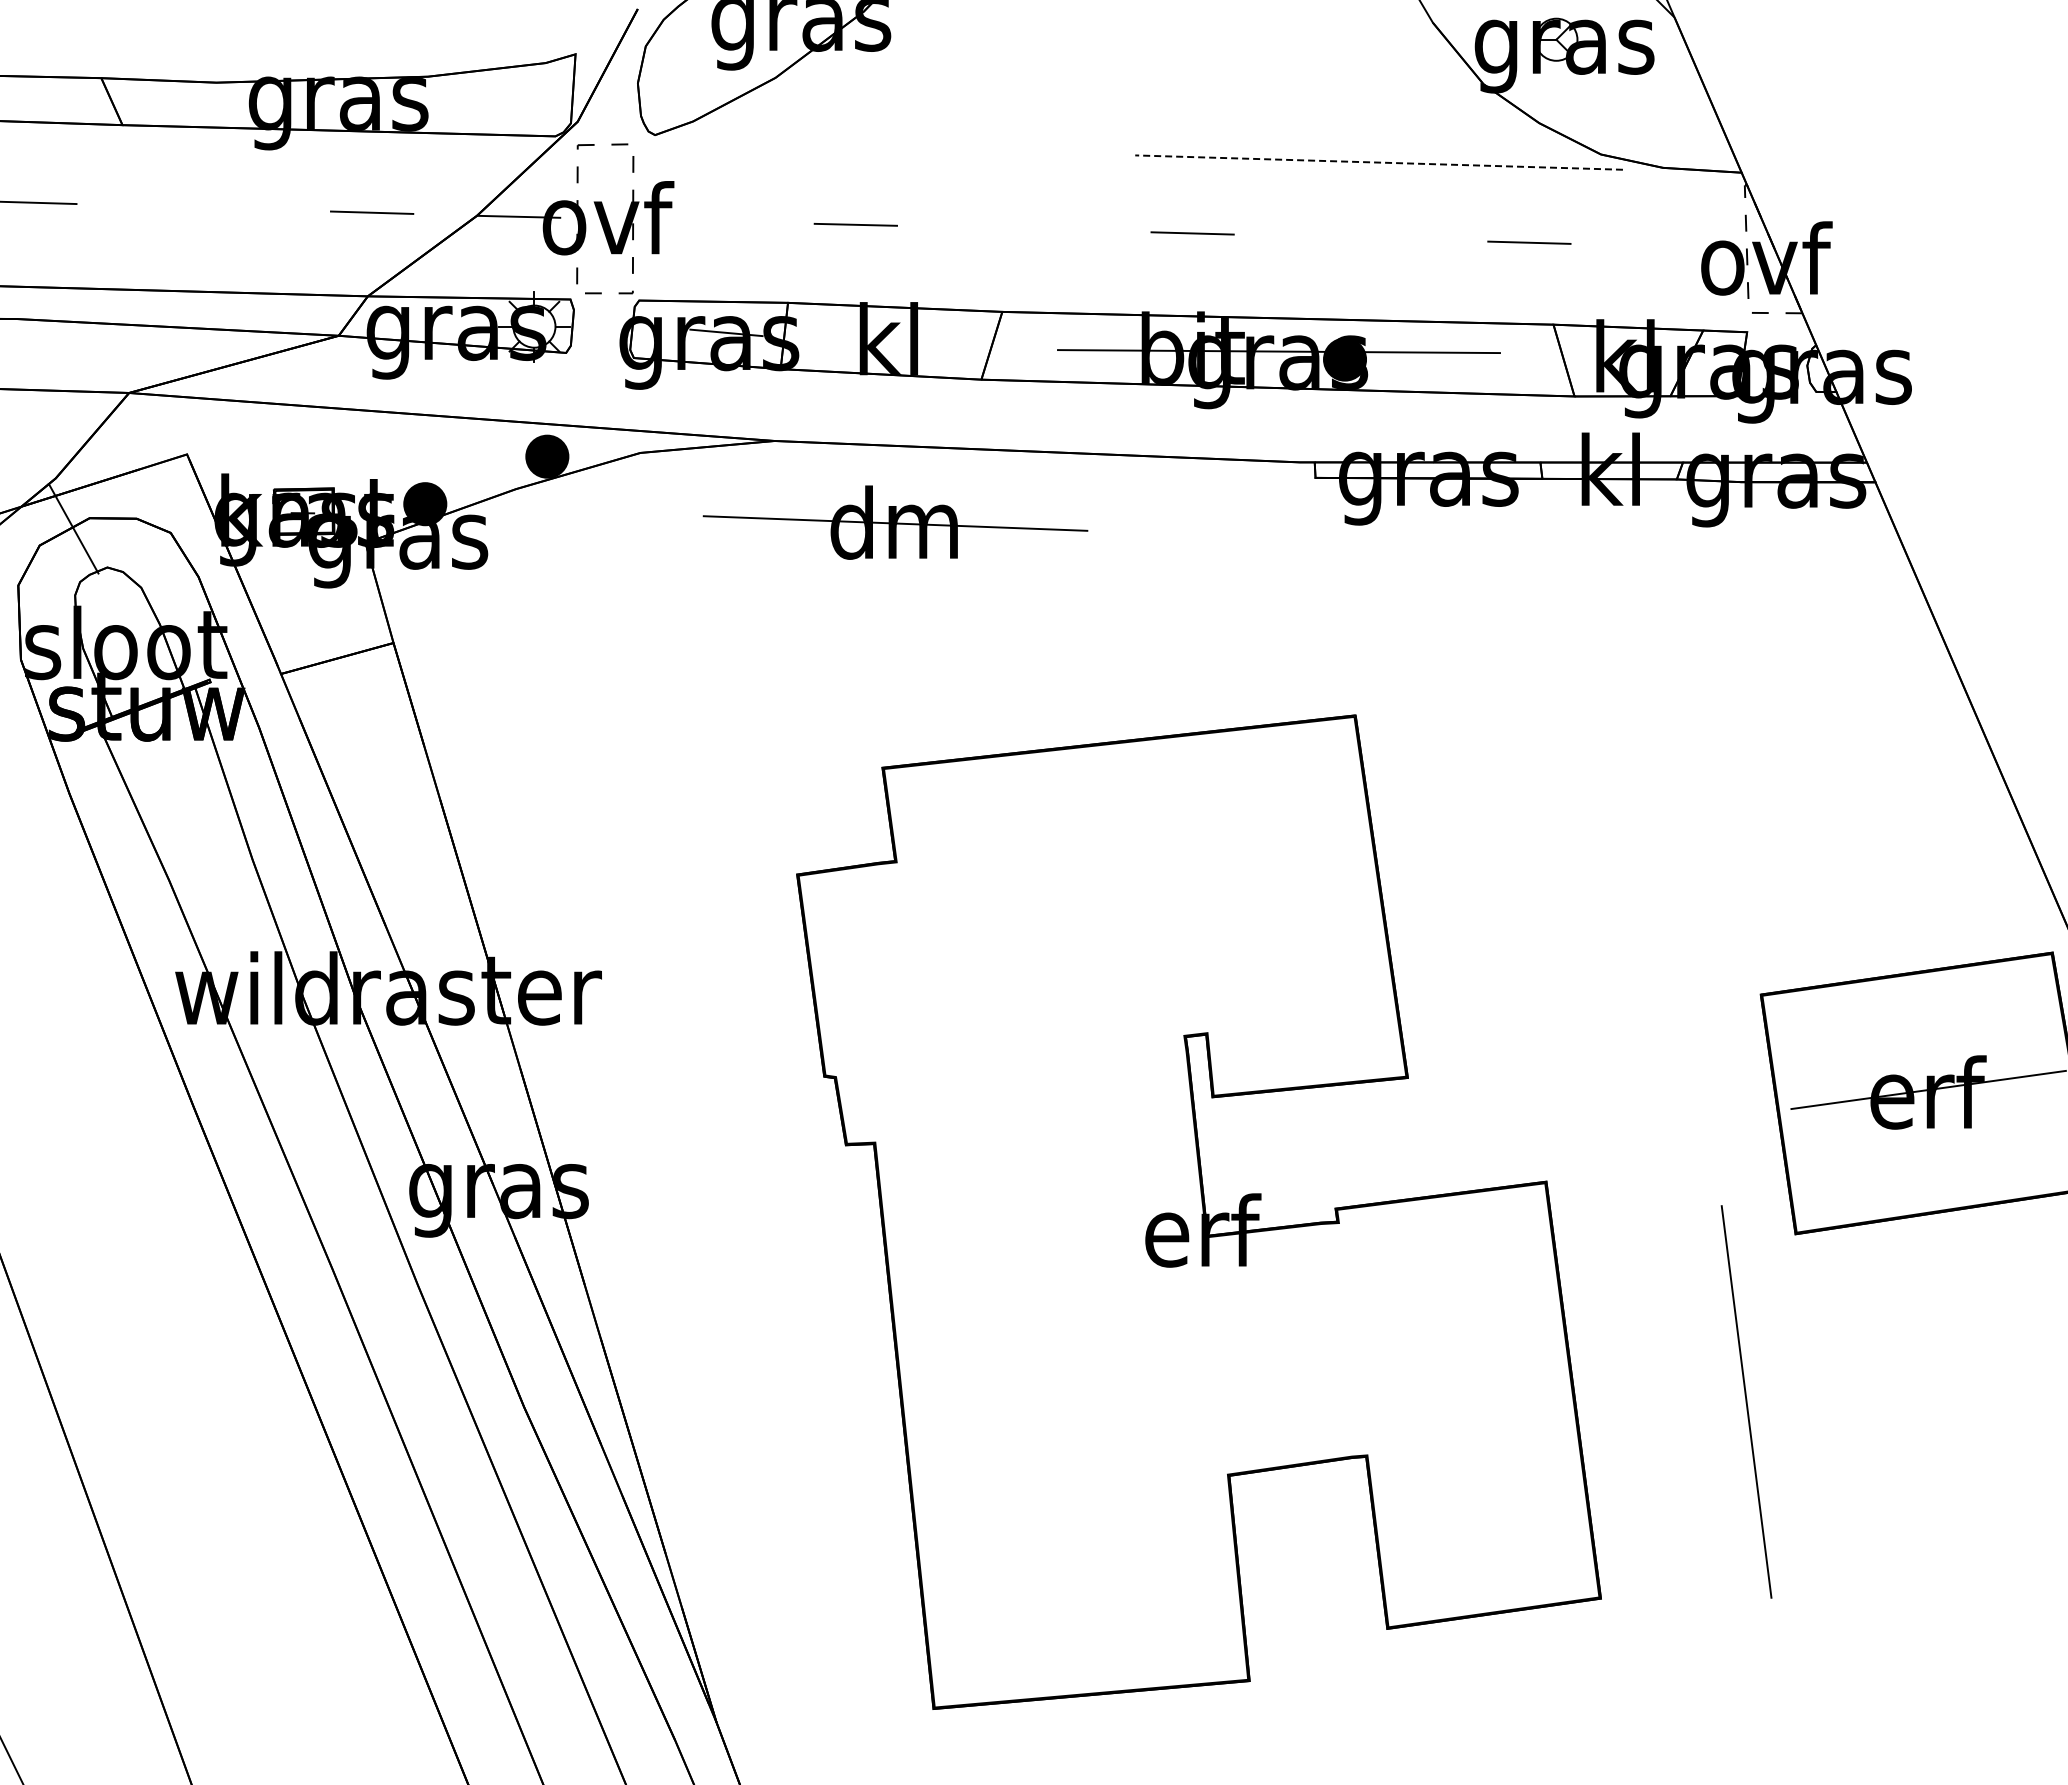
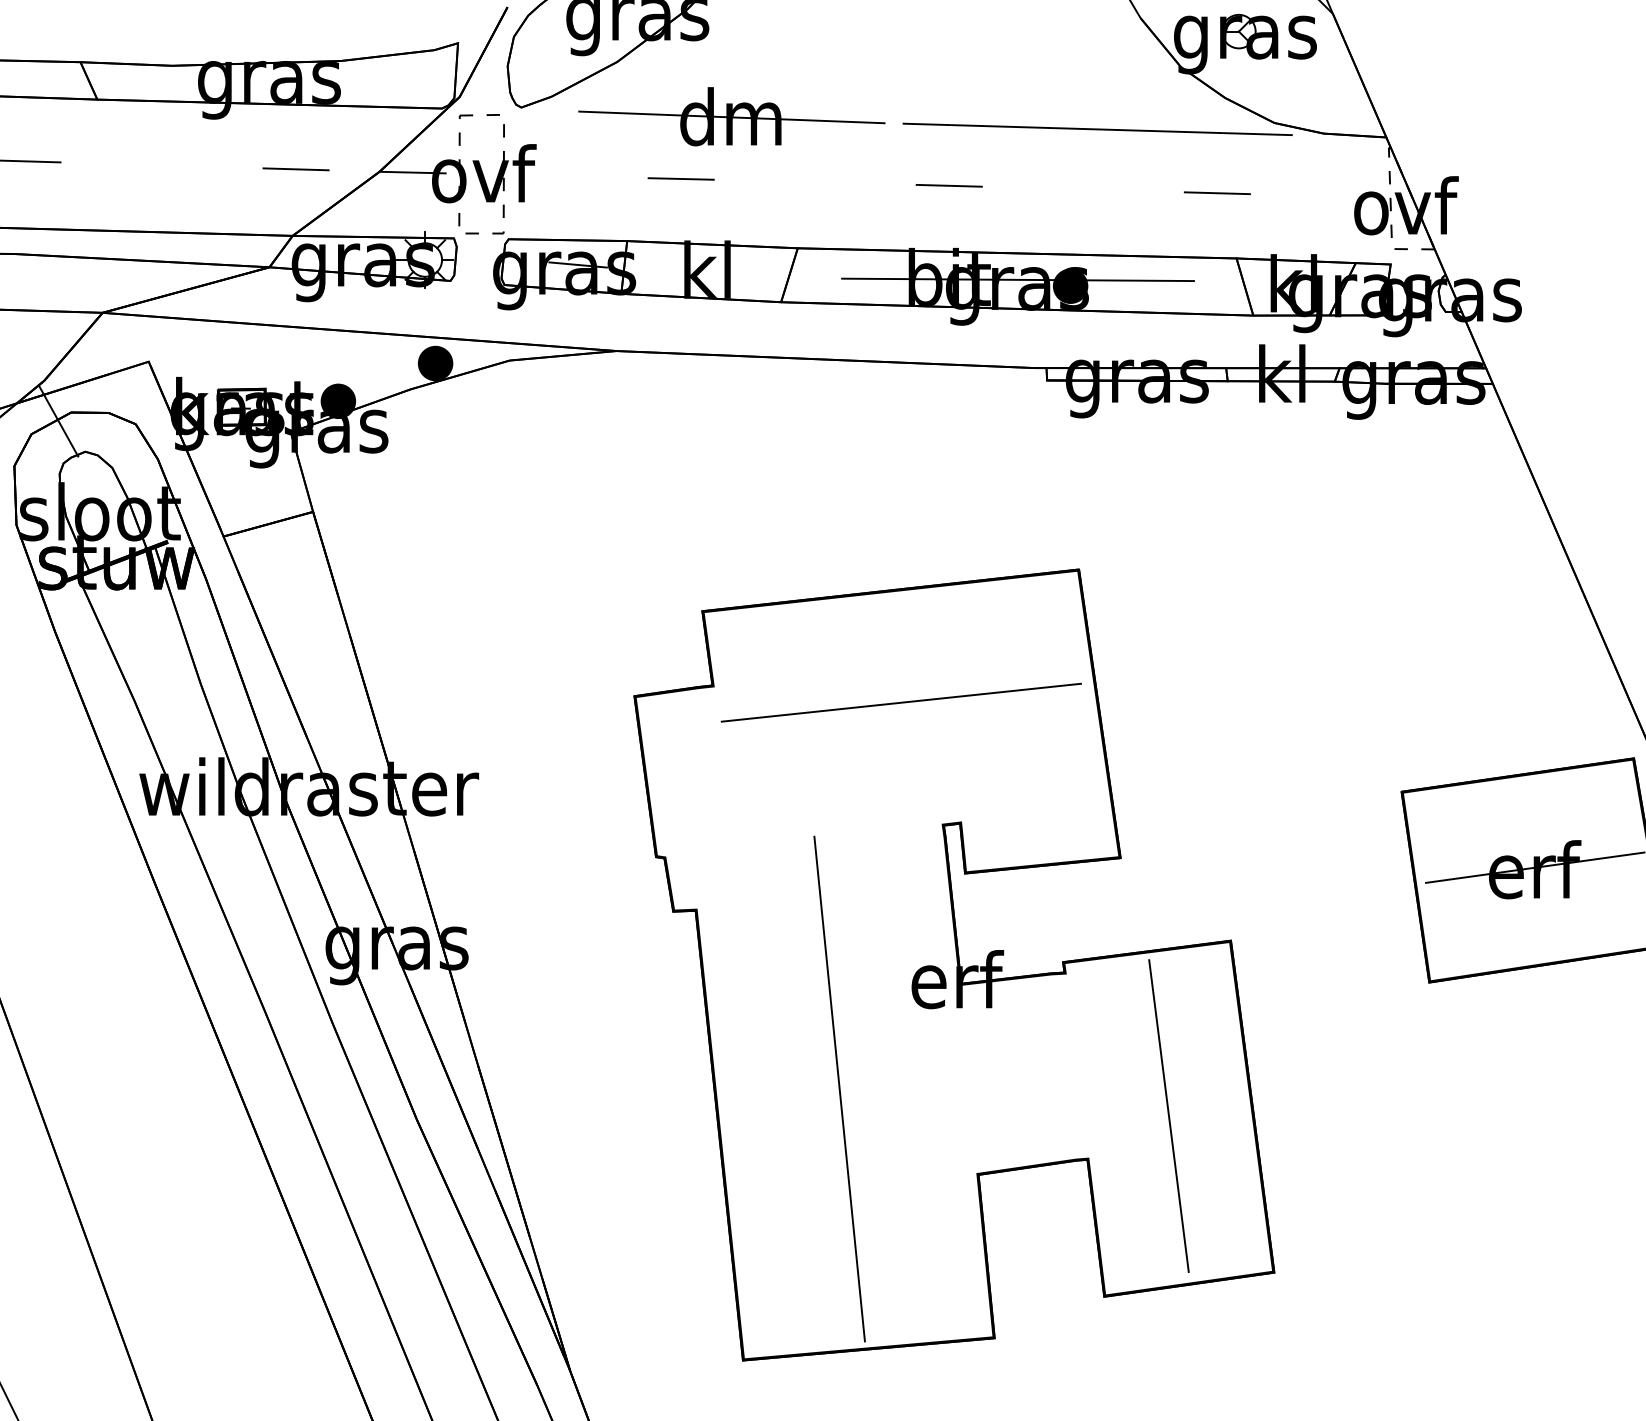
line: (1379, 162) -> (1098, 129), dashed -> solid
part: (895, 522) -> (731, 116), moved
line: (1132, 882) -> (901, 702), added
line: (1054, 1367) -> (839, 1088), added
line: (1746, 1401) -> (1168, 1115), moved

